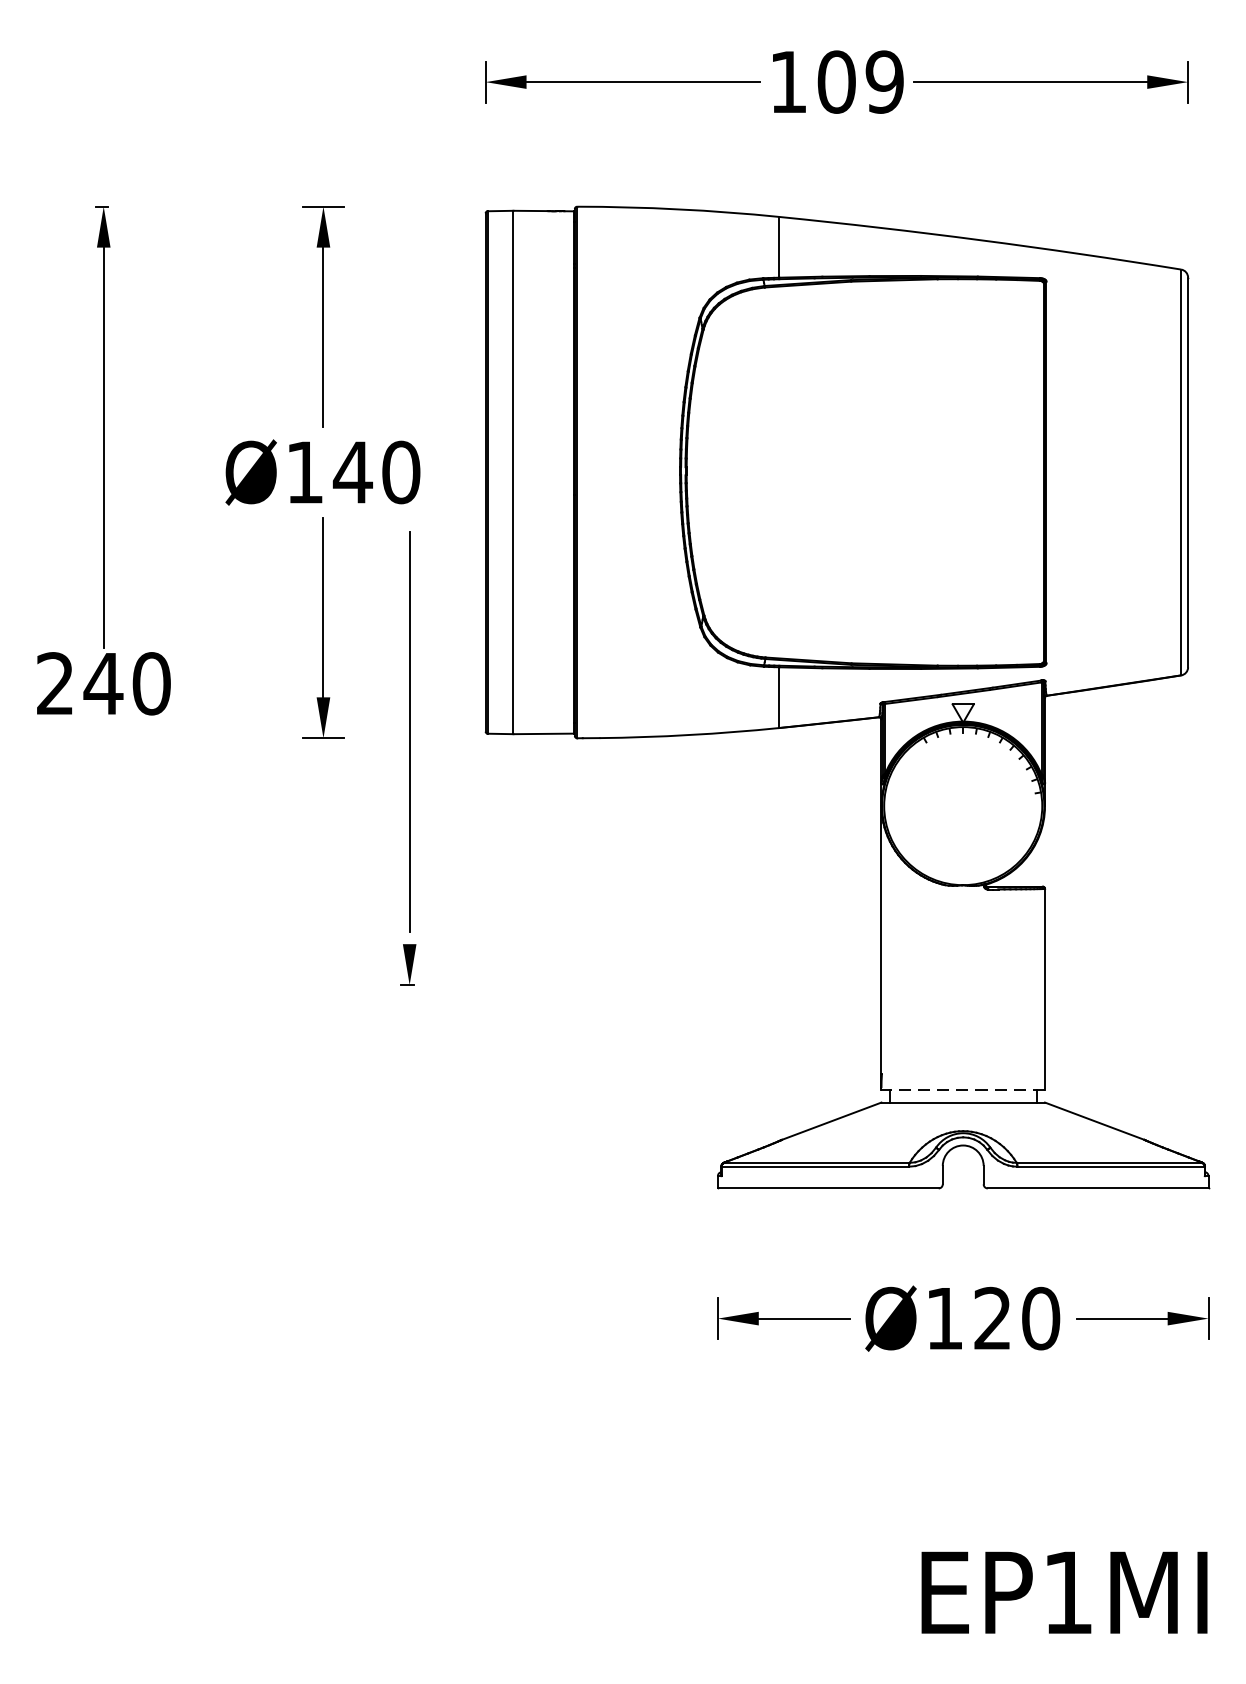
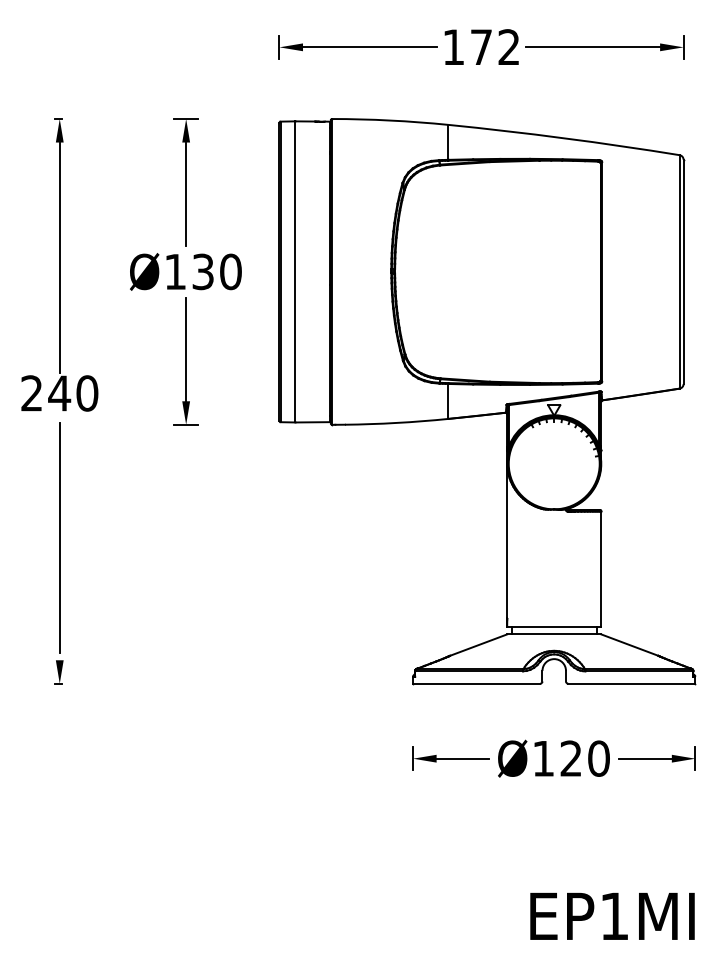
text: (859, 82) -> (494, 47), 109 -> 172
text: (351, 471) -> (202, 271), Ø140 -> Ø130
part: (407, 758) -> (58, 553), moved
line: (961, 1090) -> (553, 627), dashed -> solid

